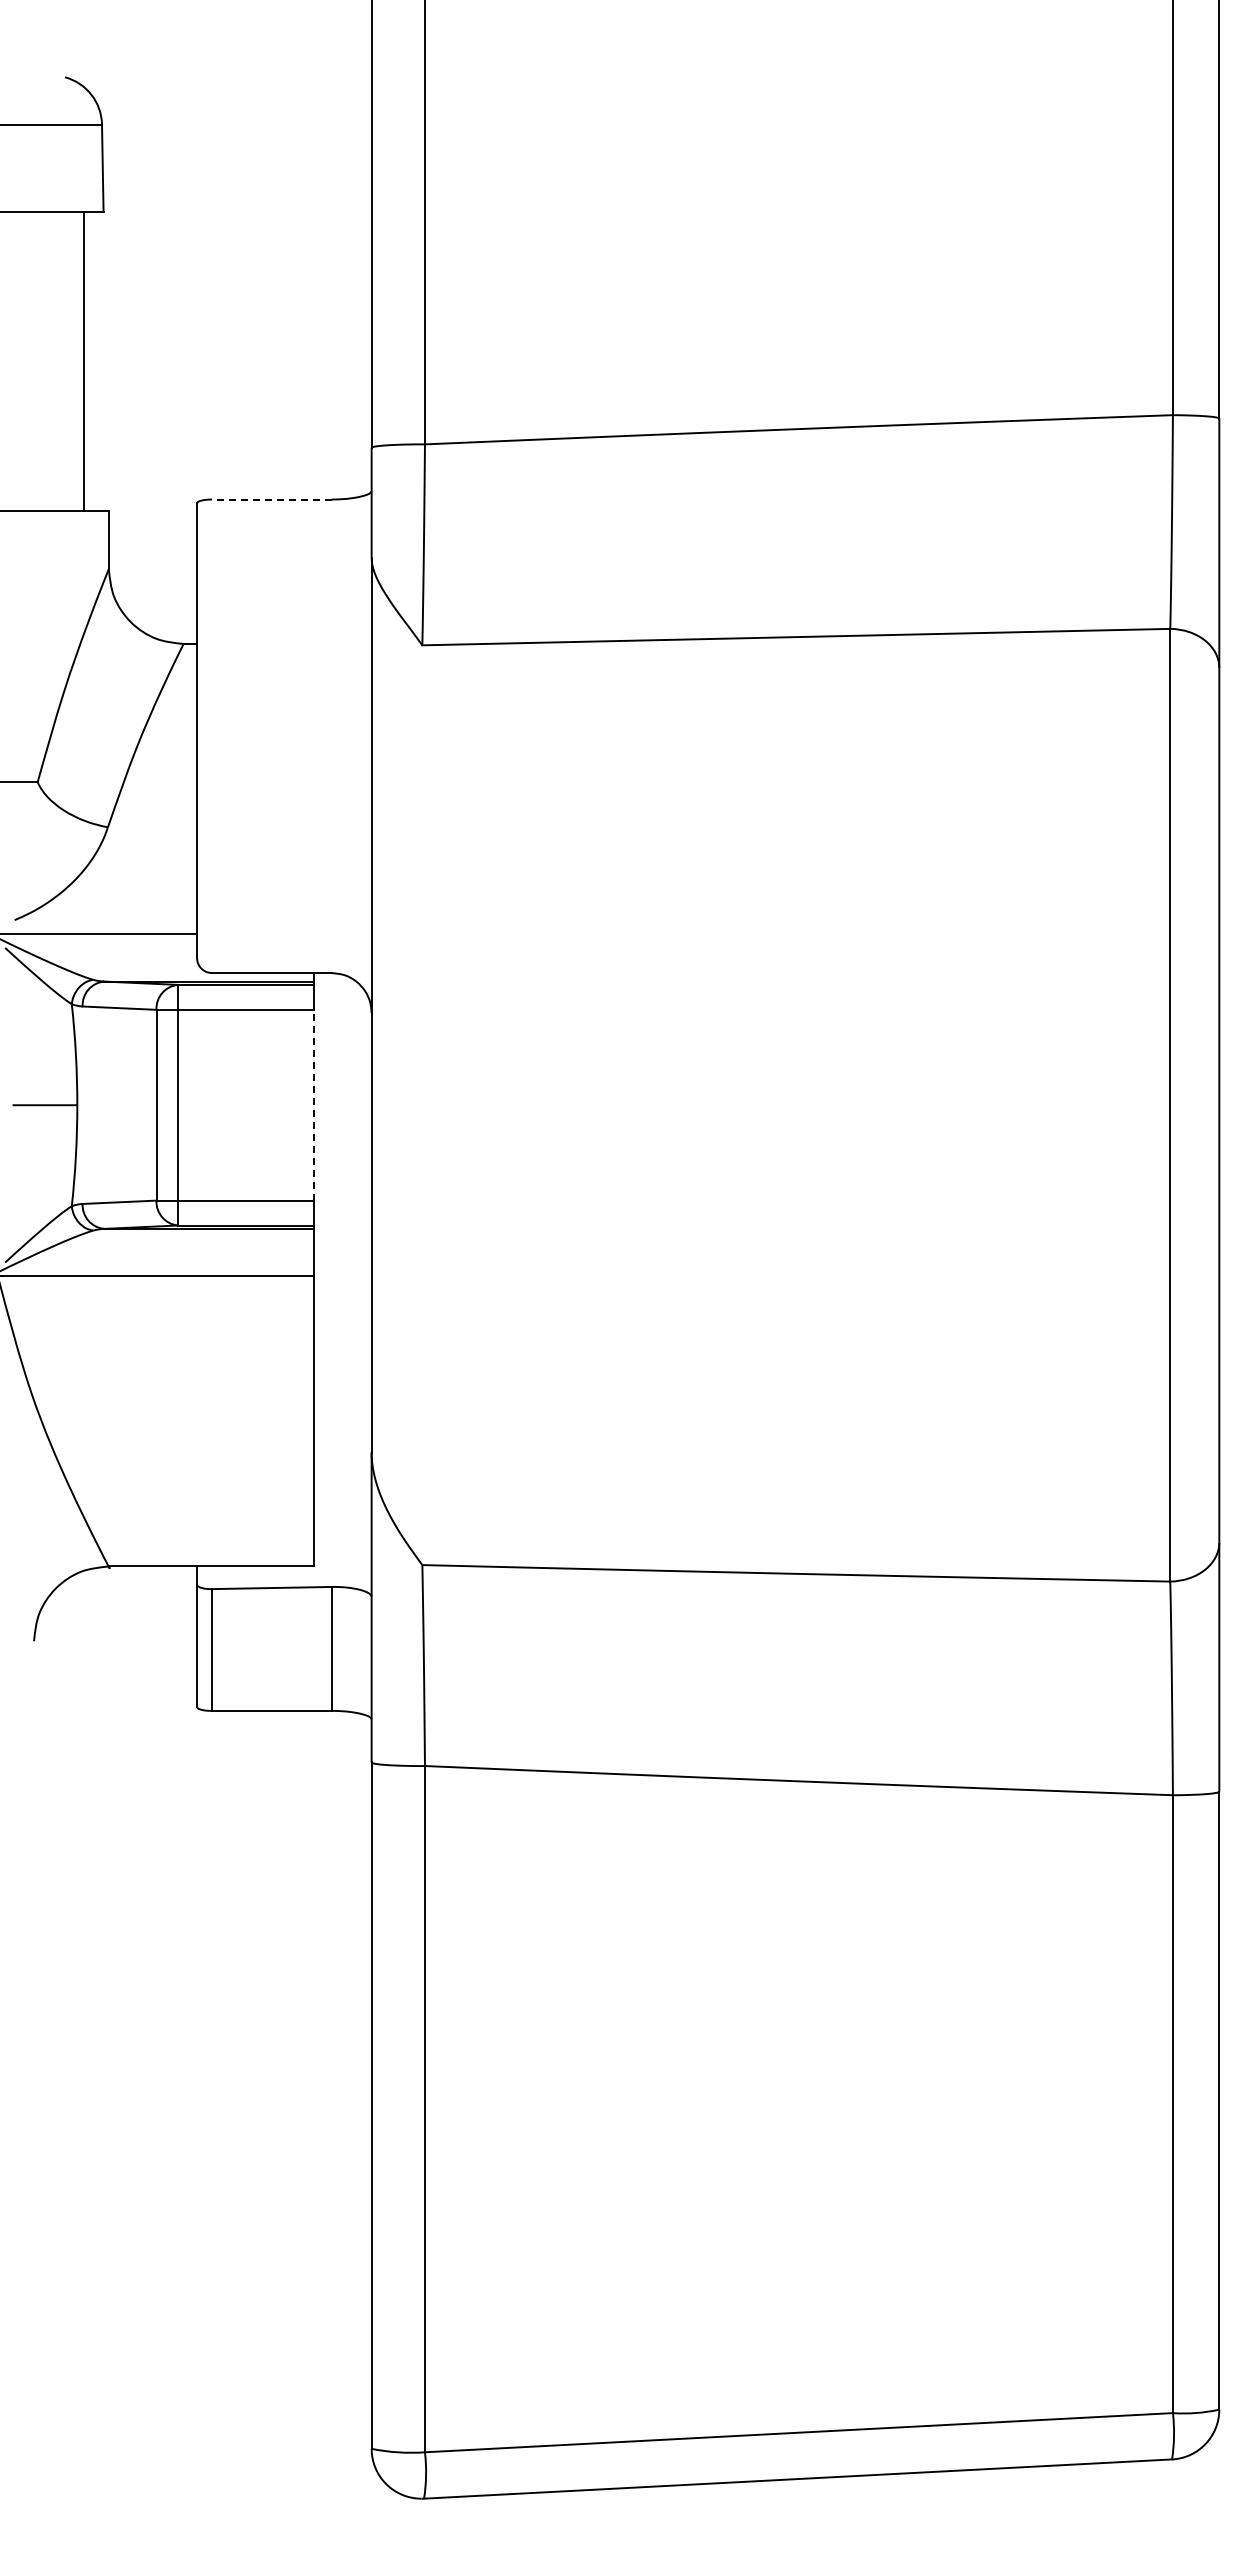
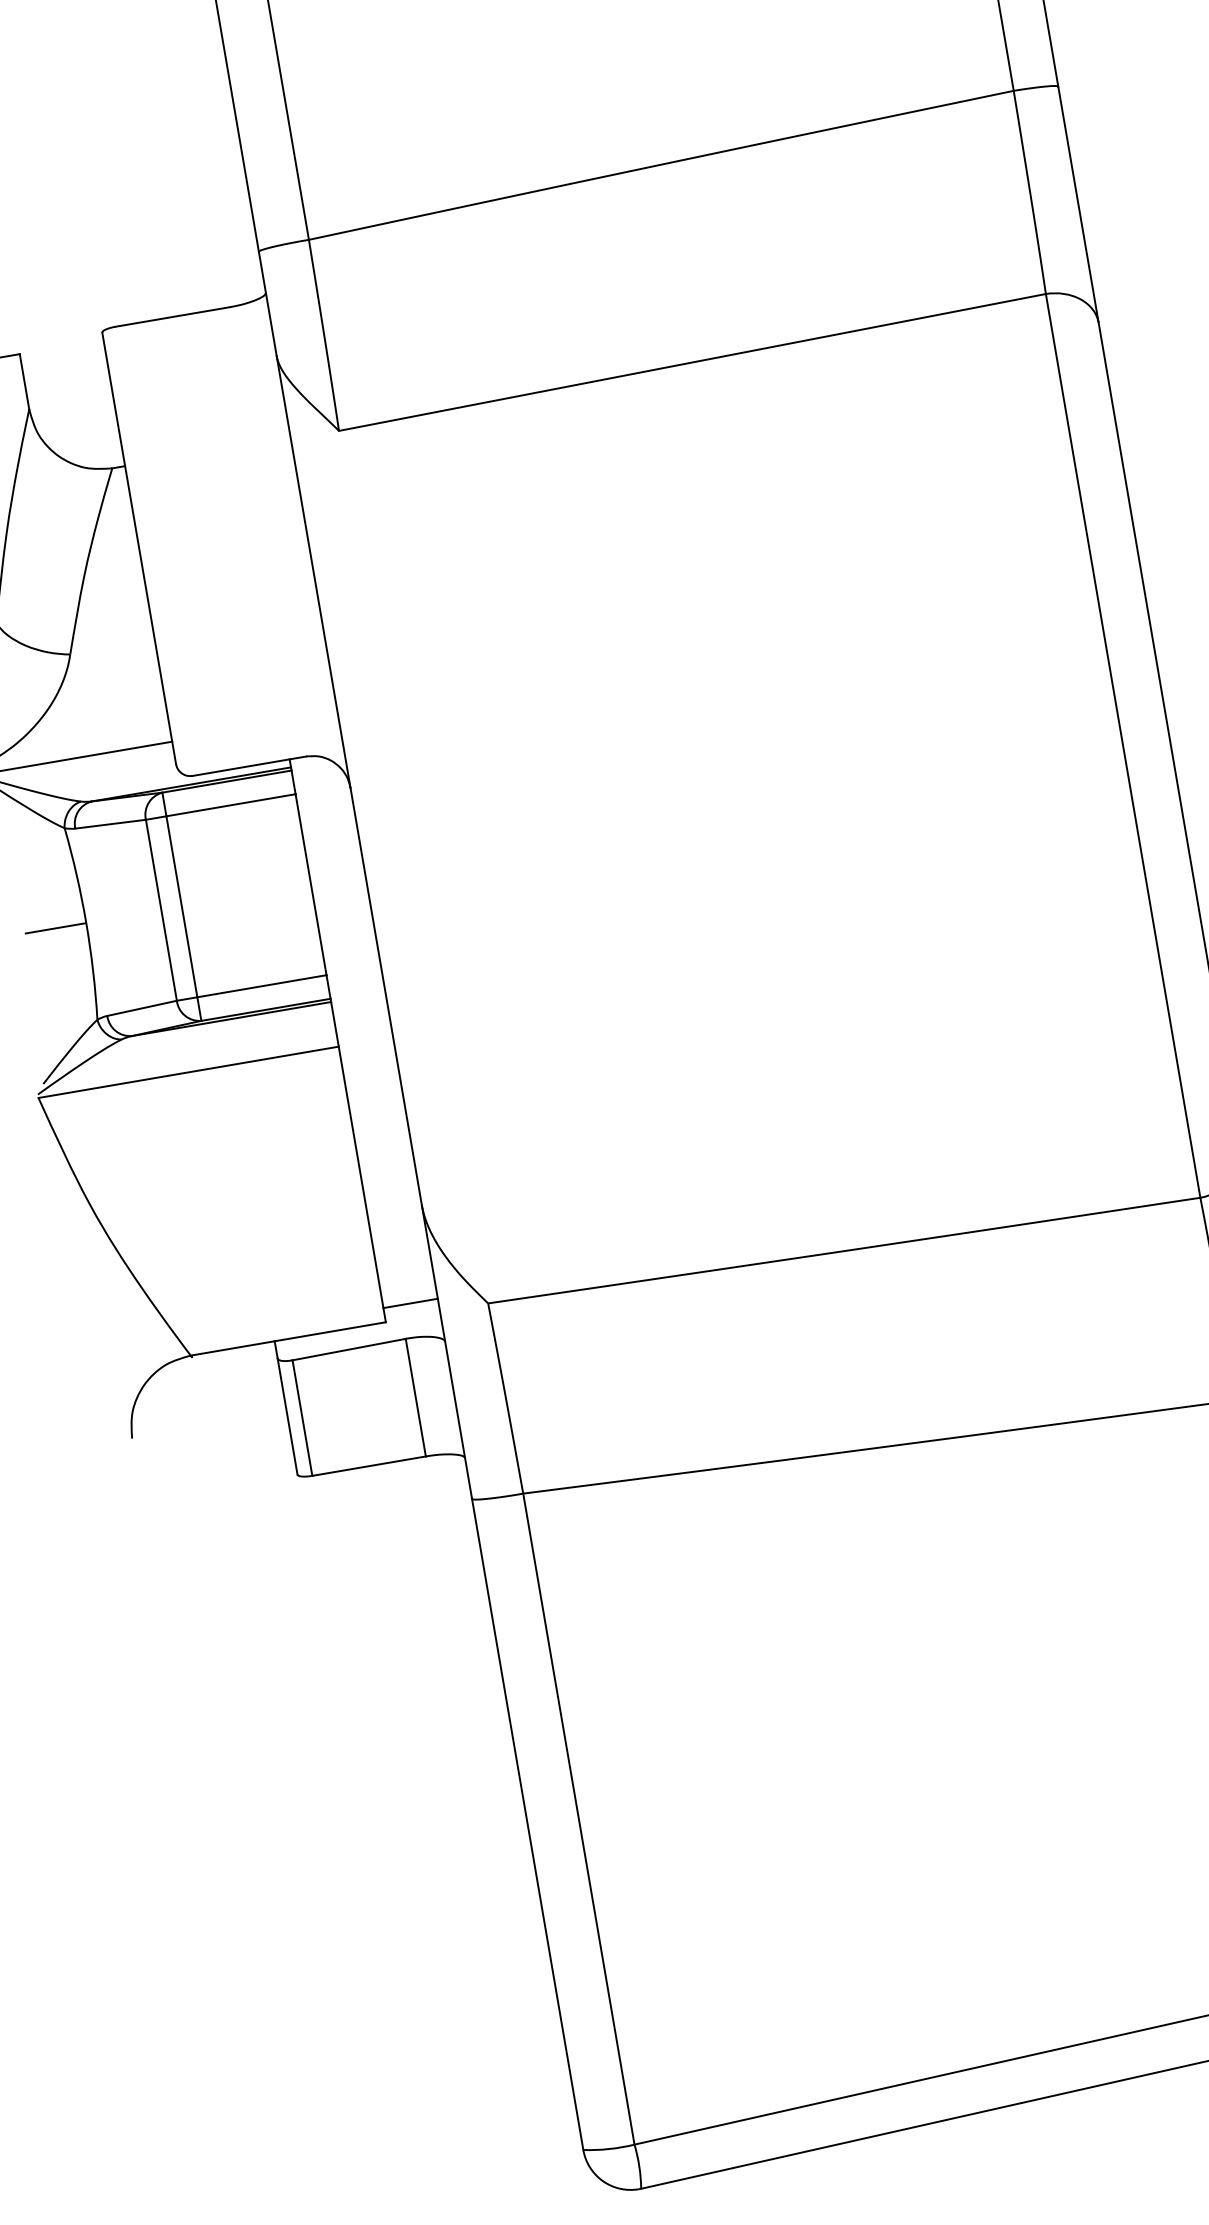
line: (271, 499) -> (172, 317), dashed -> solid
line: (314, 1104) -> (311, 883), dashed -> solid
line: (342, 1551) -> (410, 1303), added

